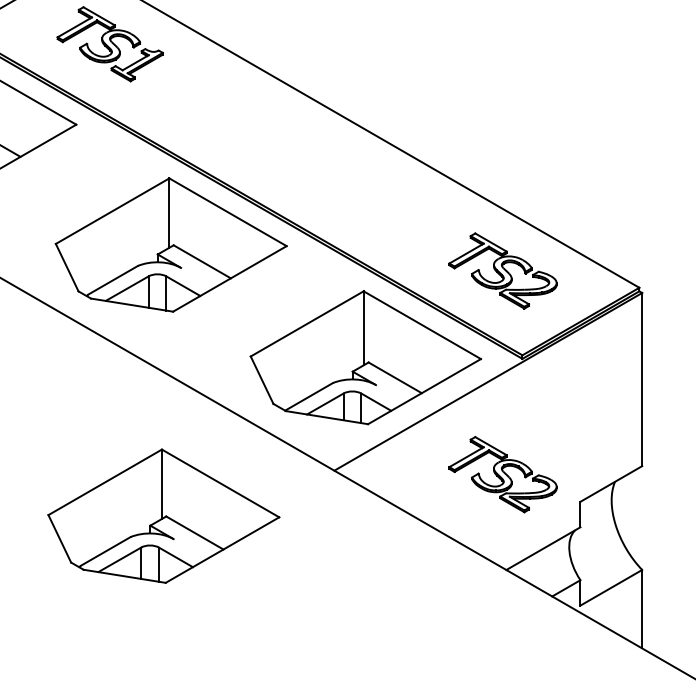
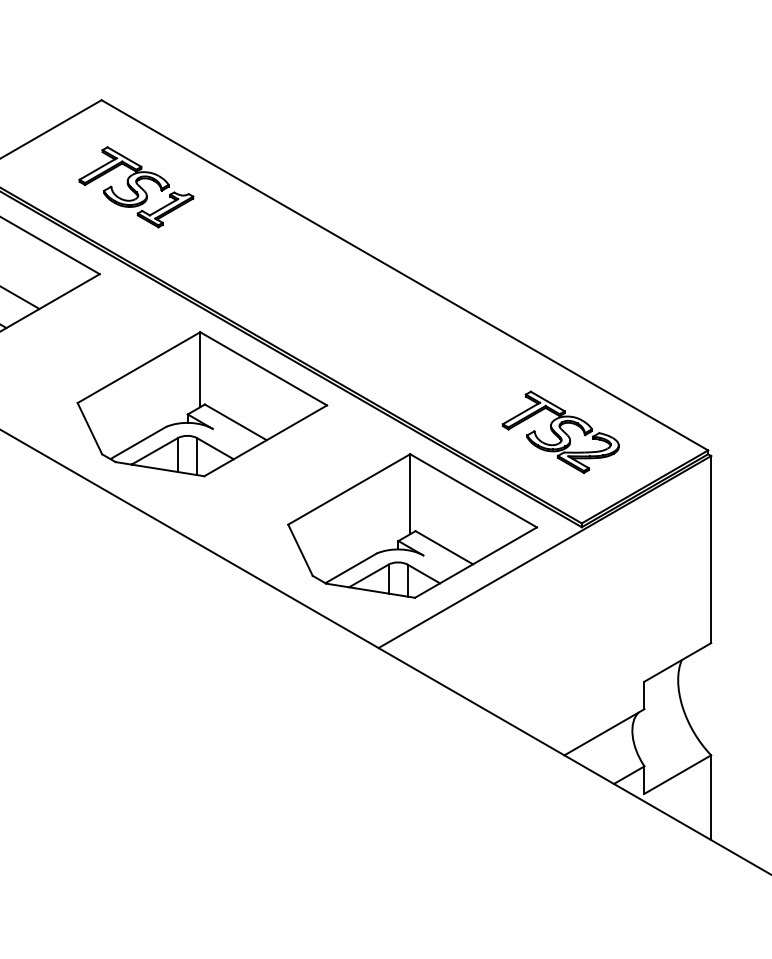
part: (502, 473) -> (560, 651), removed
part: (164, 516) -> (194, 697), removed

